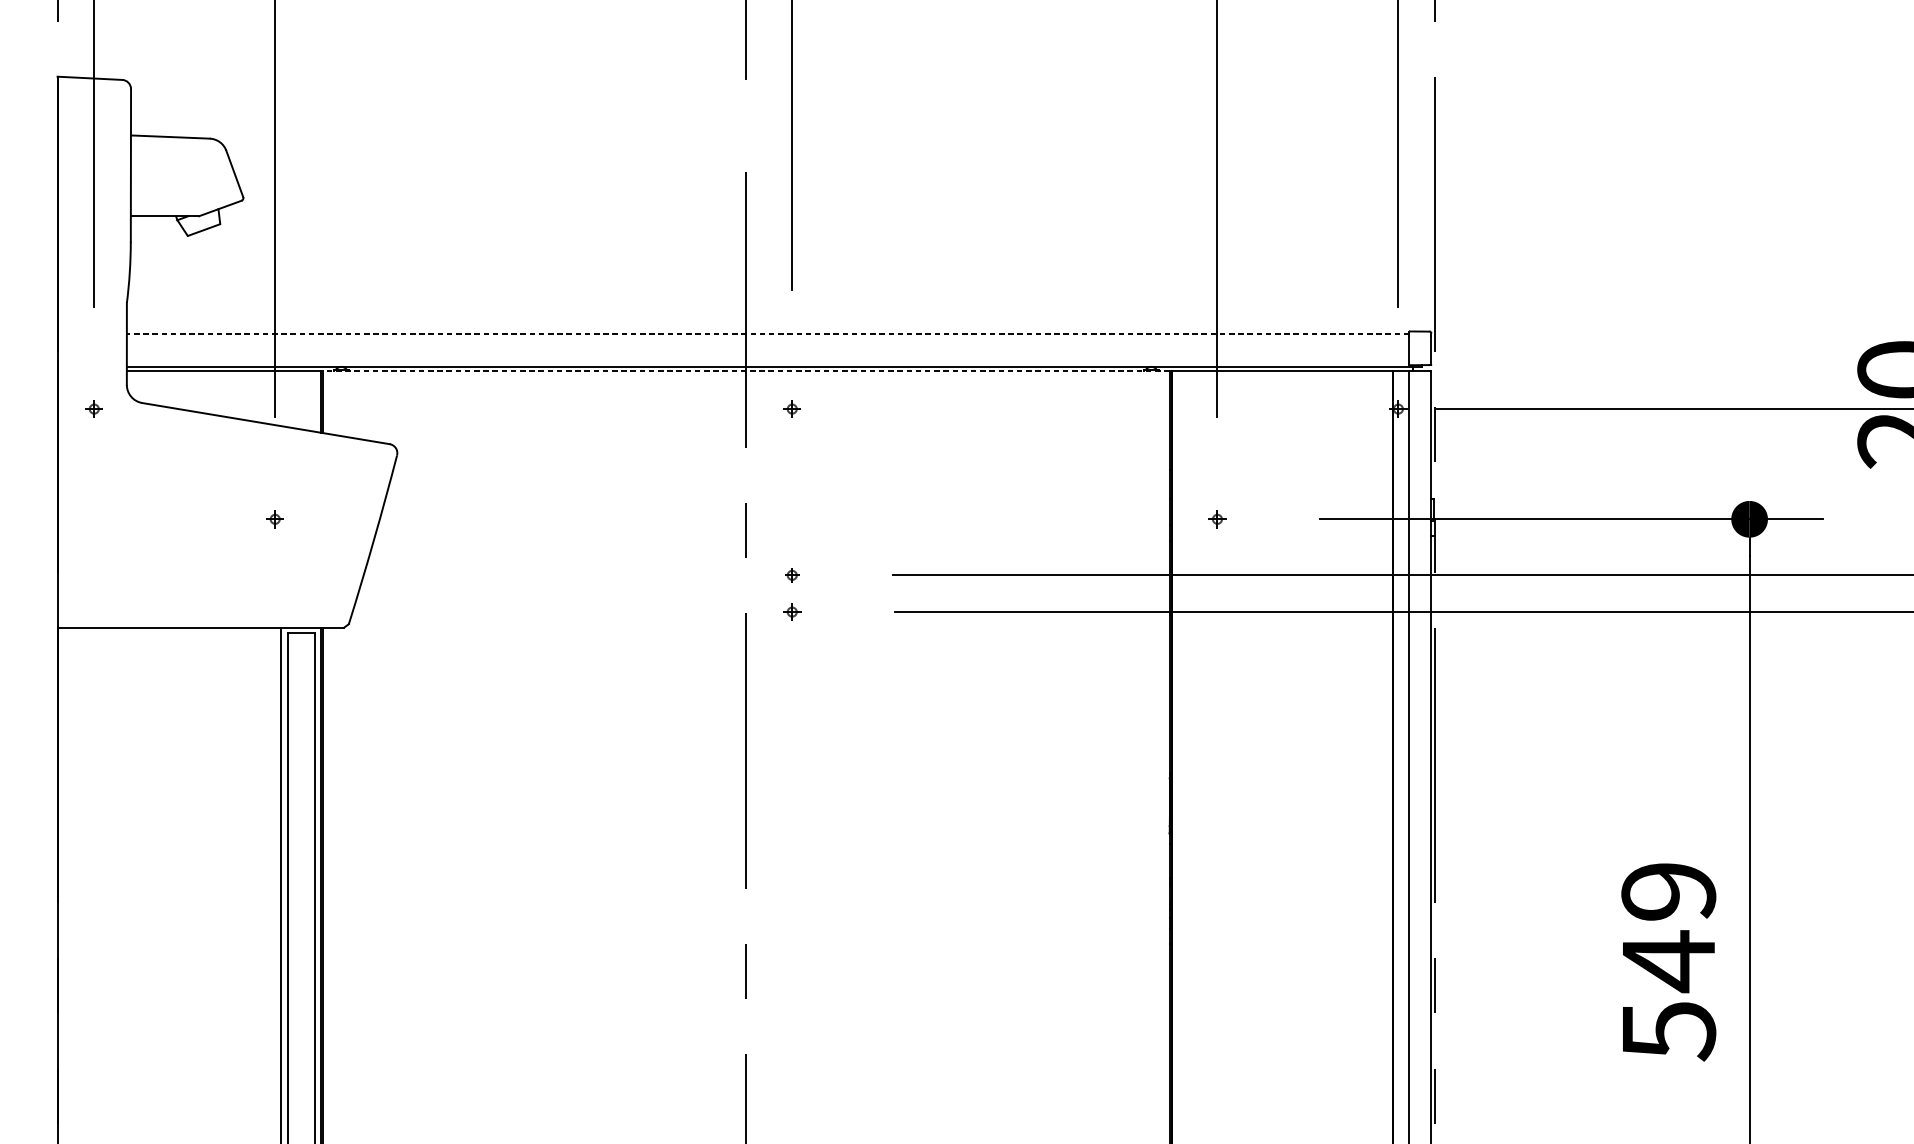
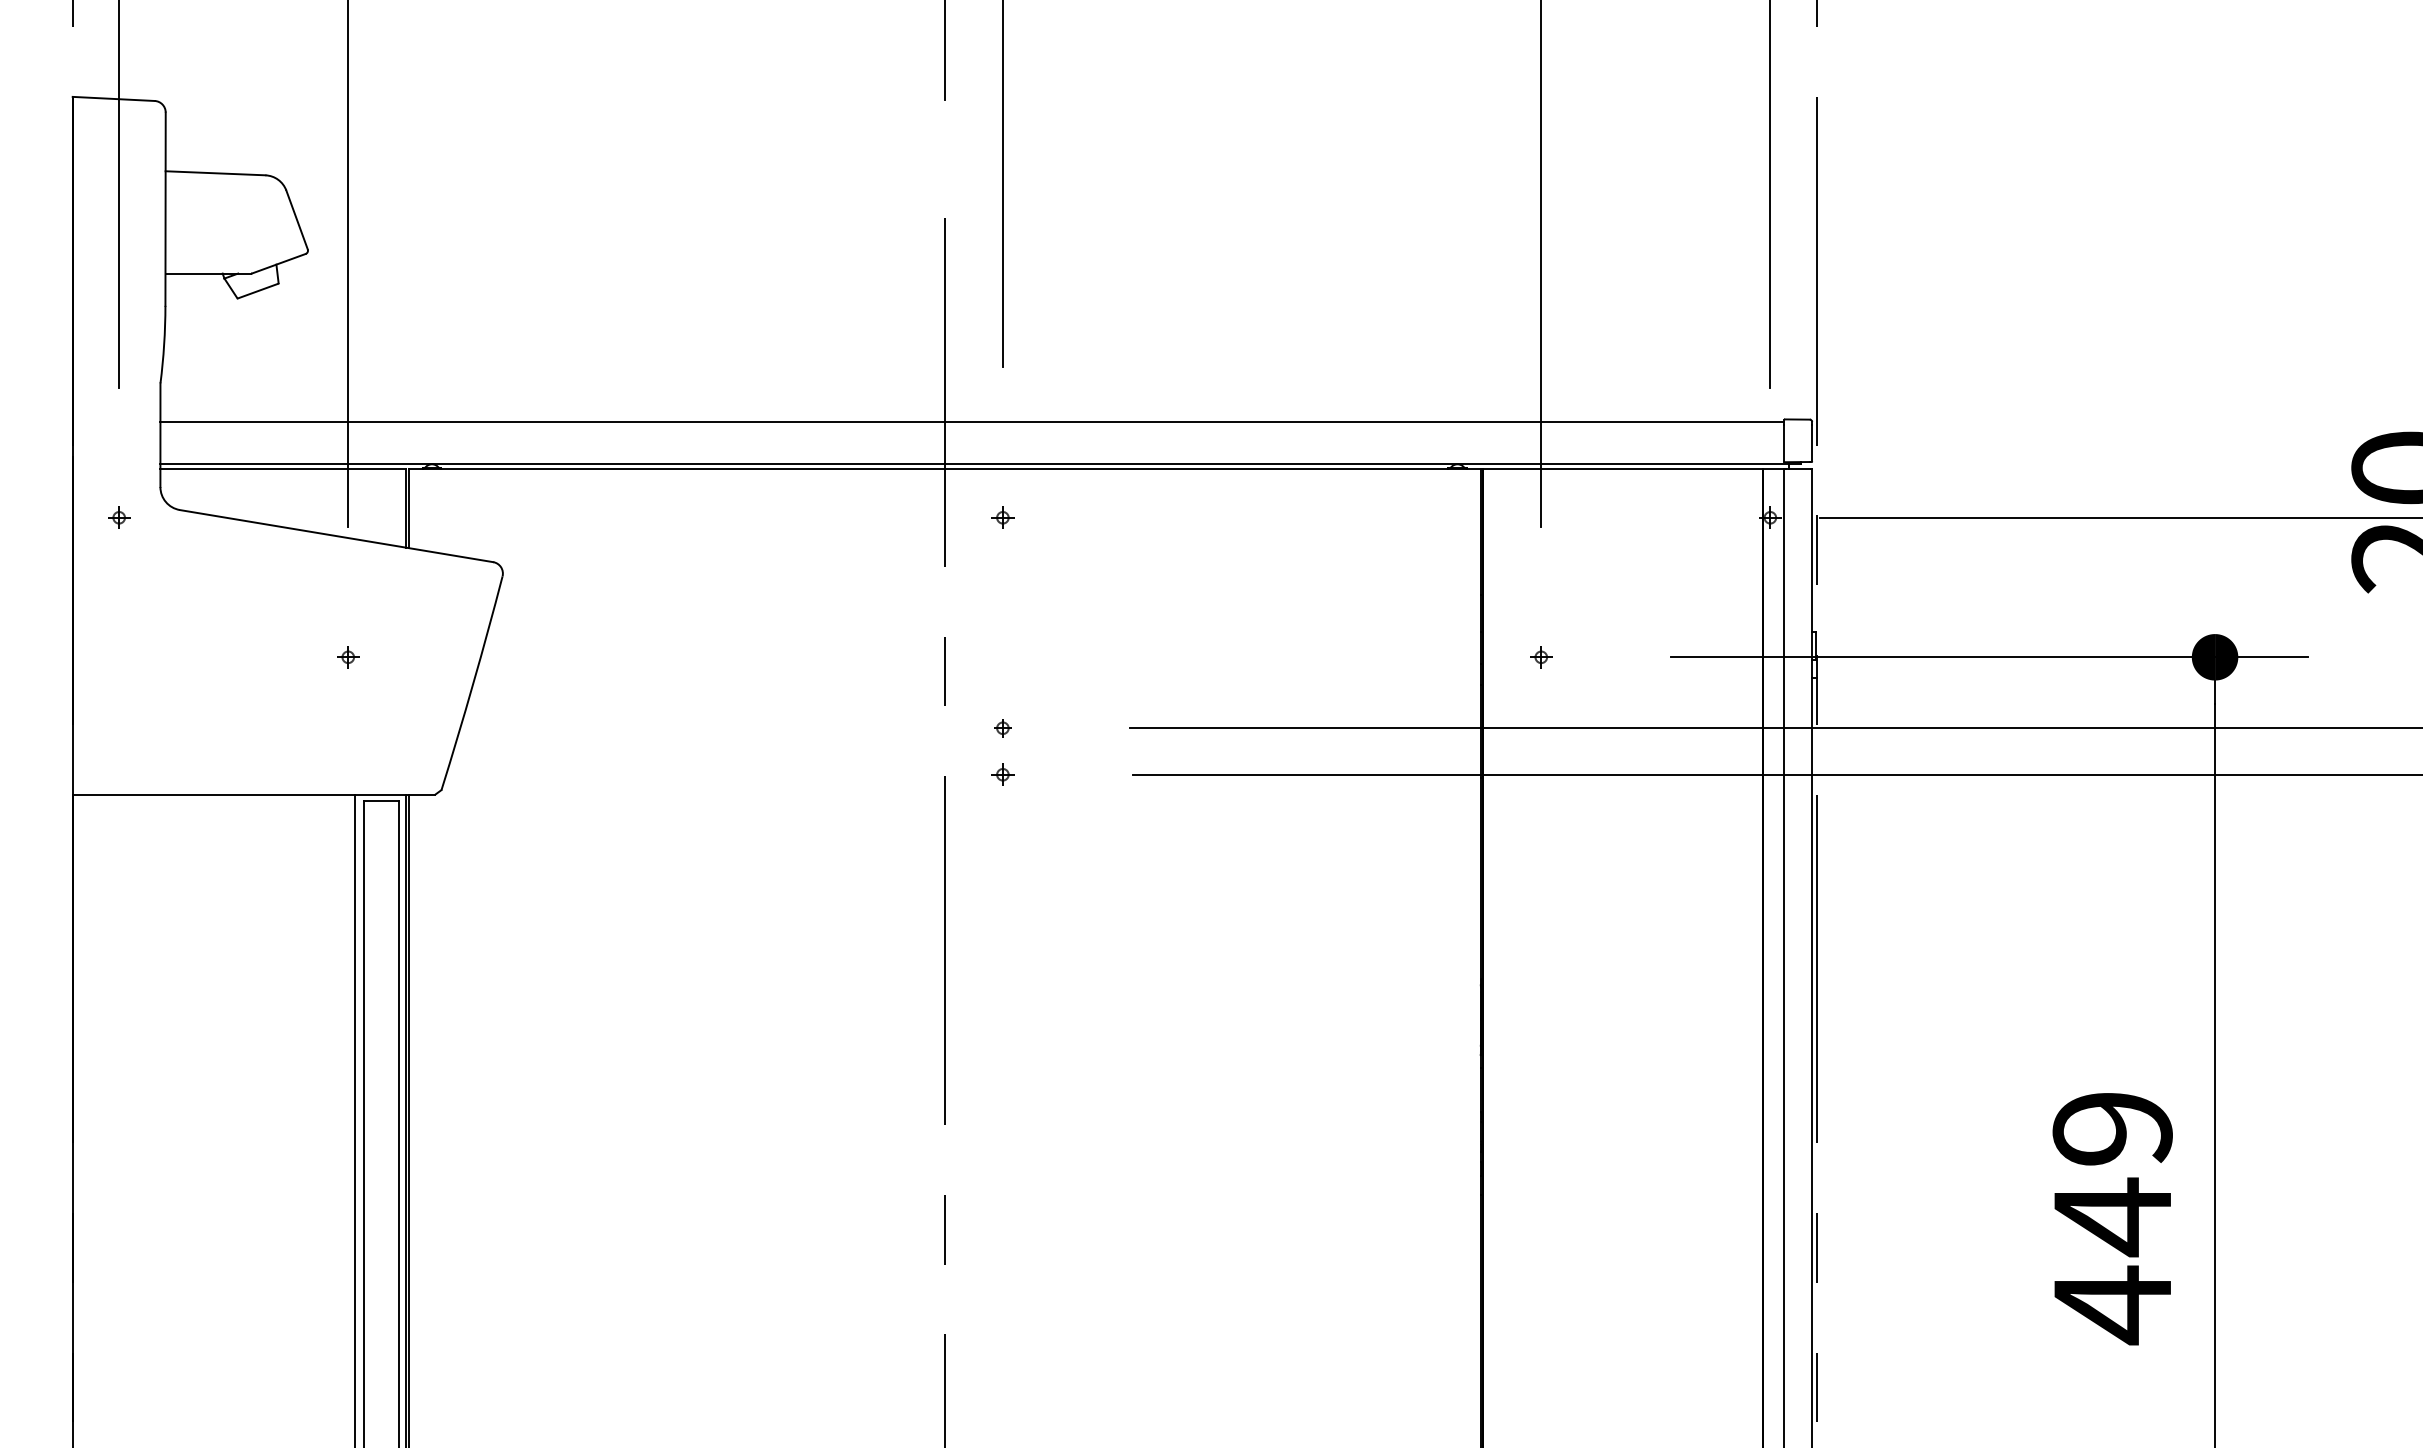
line: (768, 333) -> (972, 422), dashed -> solid
line: (746, 370) -> (944, 468), dashed -> solid
text: (1669, 1031) -> (2113, 1305), 549 -> 449

